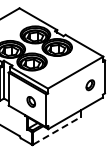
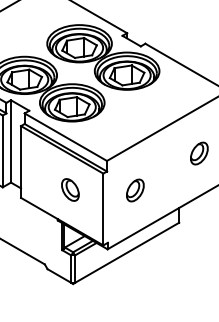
part: (60, 101) -> (134, 189), added
line: (57, 130) -> (127, 252), dashed -> solid

